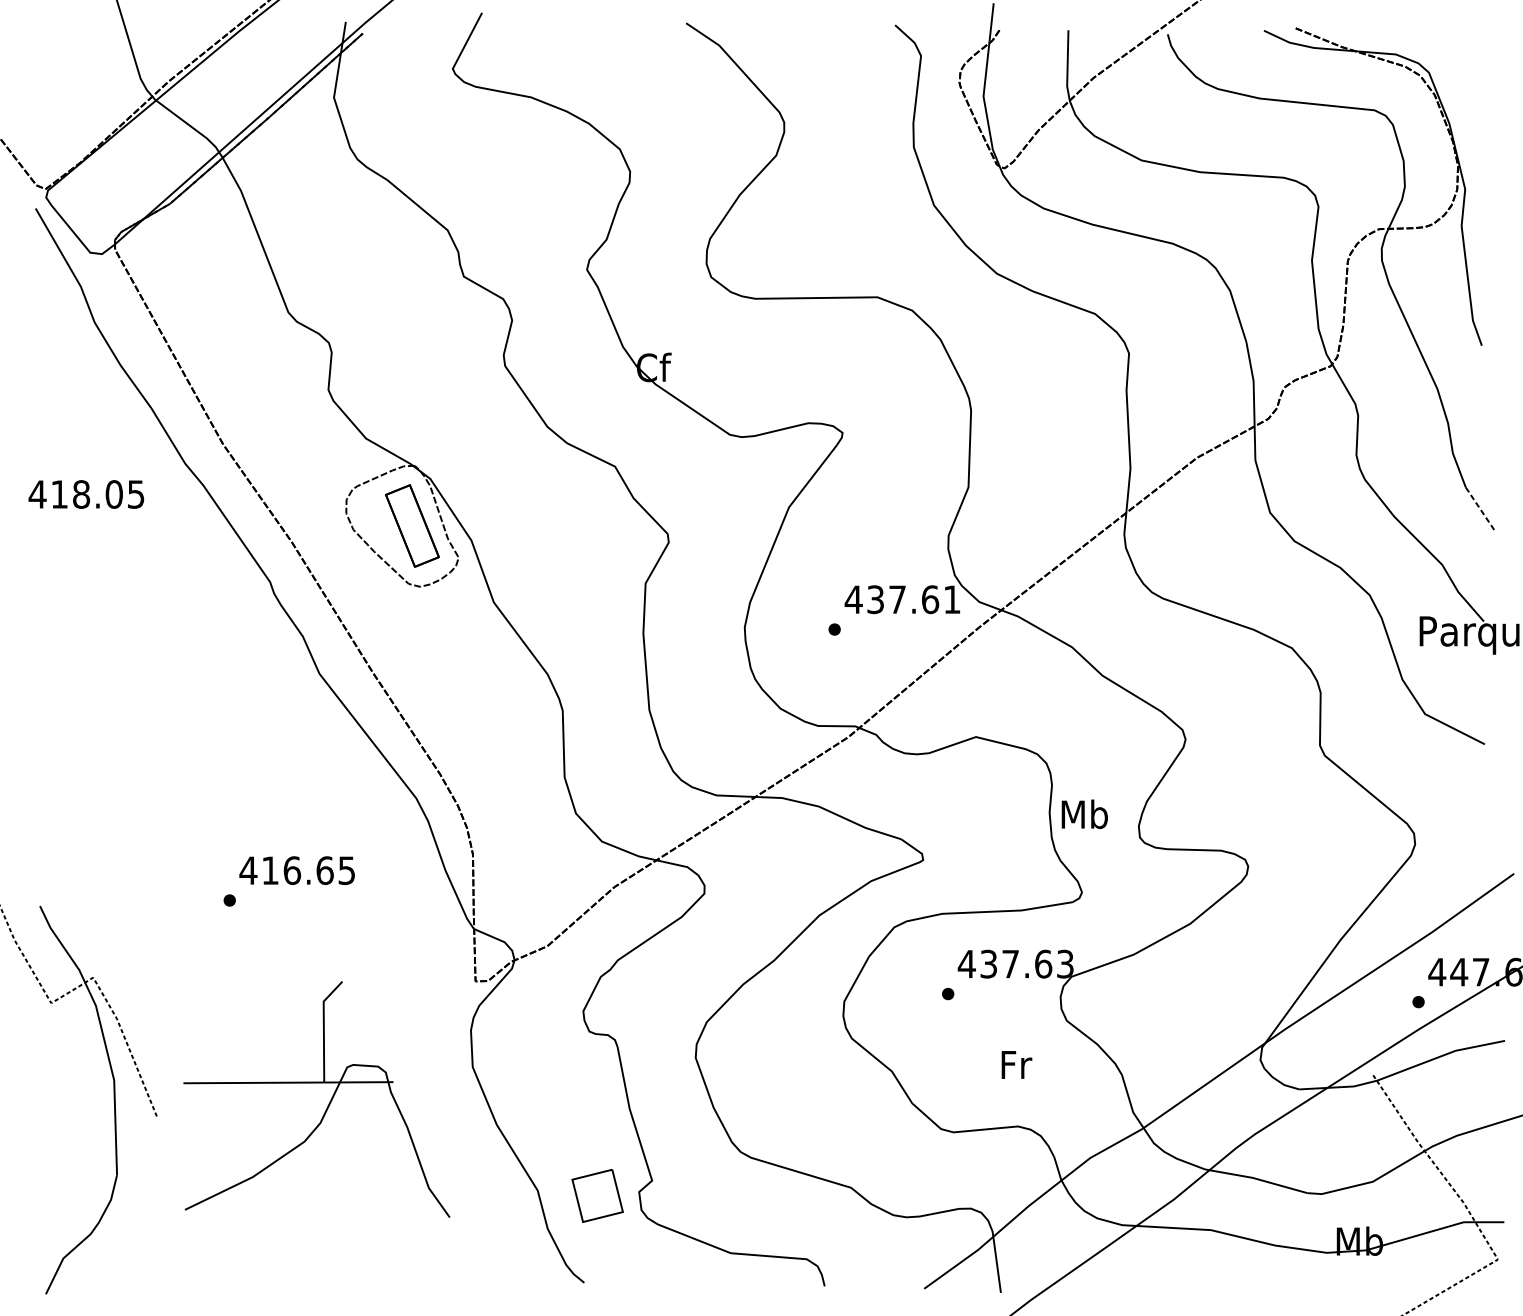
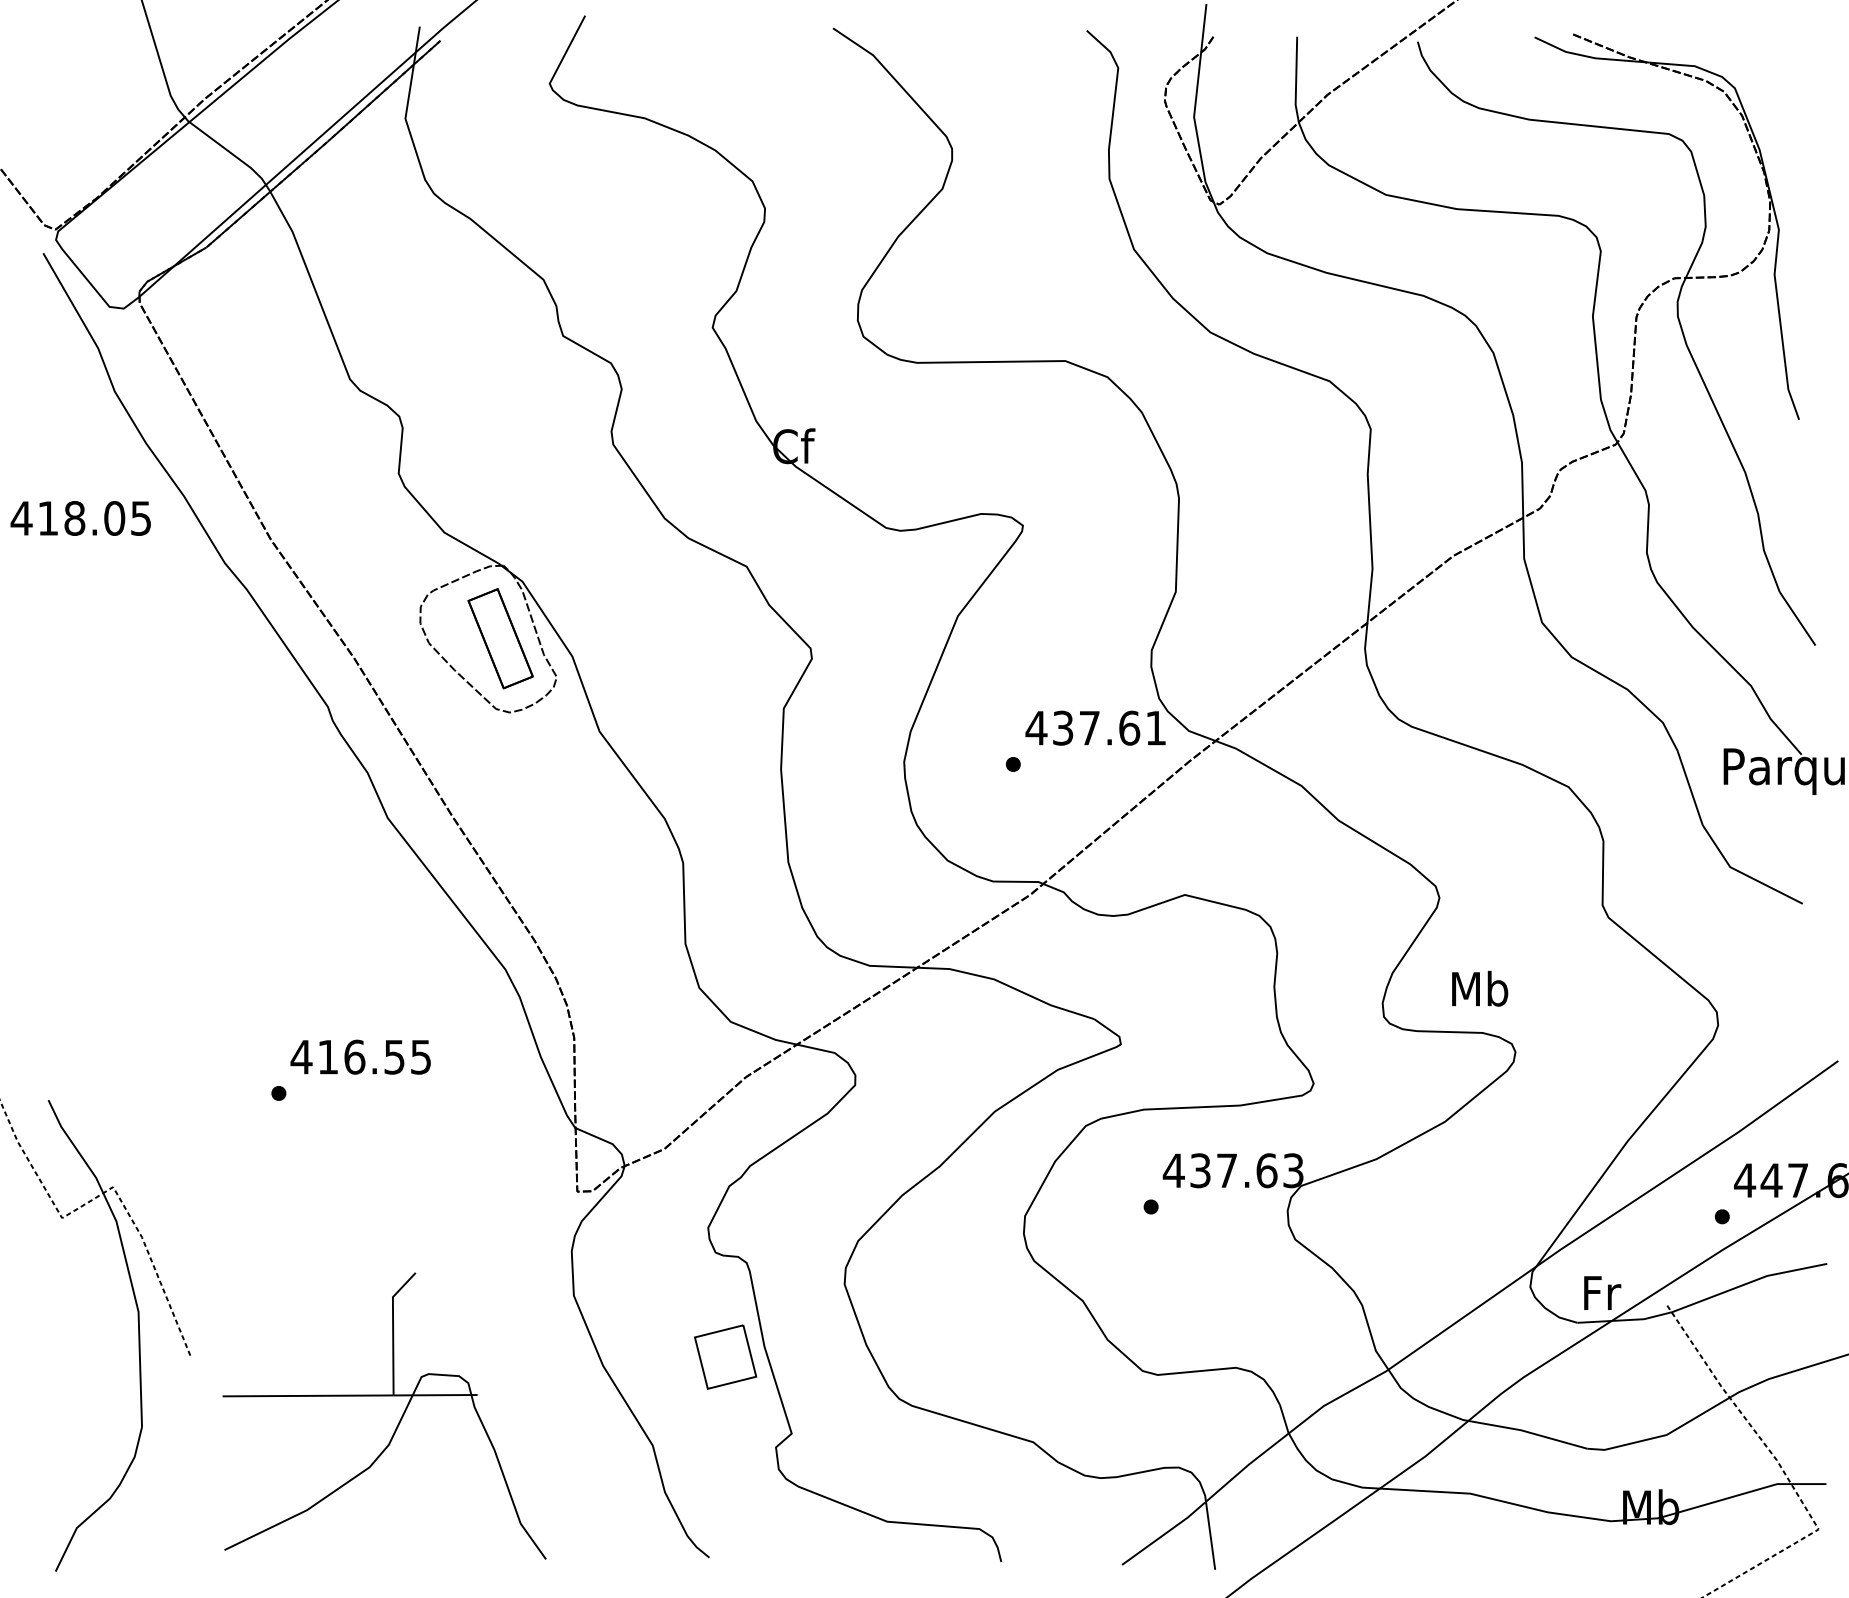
text: (86, 494) -> (80, 518), moved
line: (1480, 510) -> (1797, 619), dashed -> solid
text: (1085, 814) -> (1480, 988), moved
text: (324, 870) -> (394, 1056), 416.65 -> 416.55
text: (1016, 1064) -> (1602, 1292), moved
part: (328, 1104) -> (398, 1422), moved
part: (597, 1195) -> (725, 1356), moved

